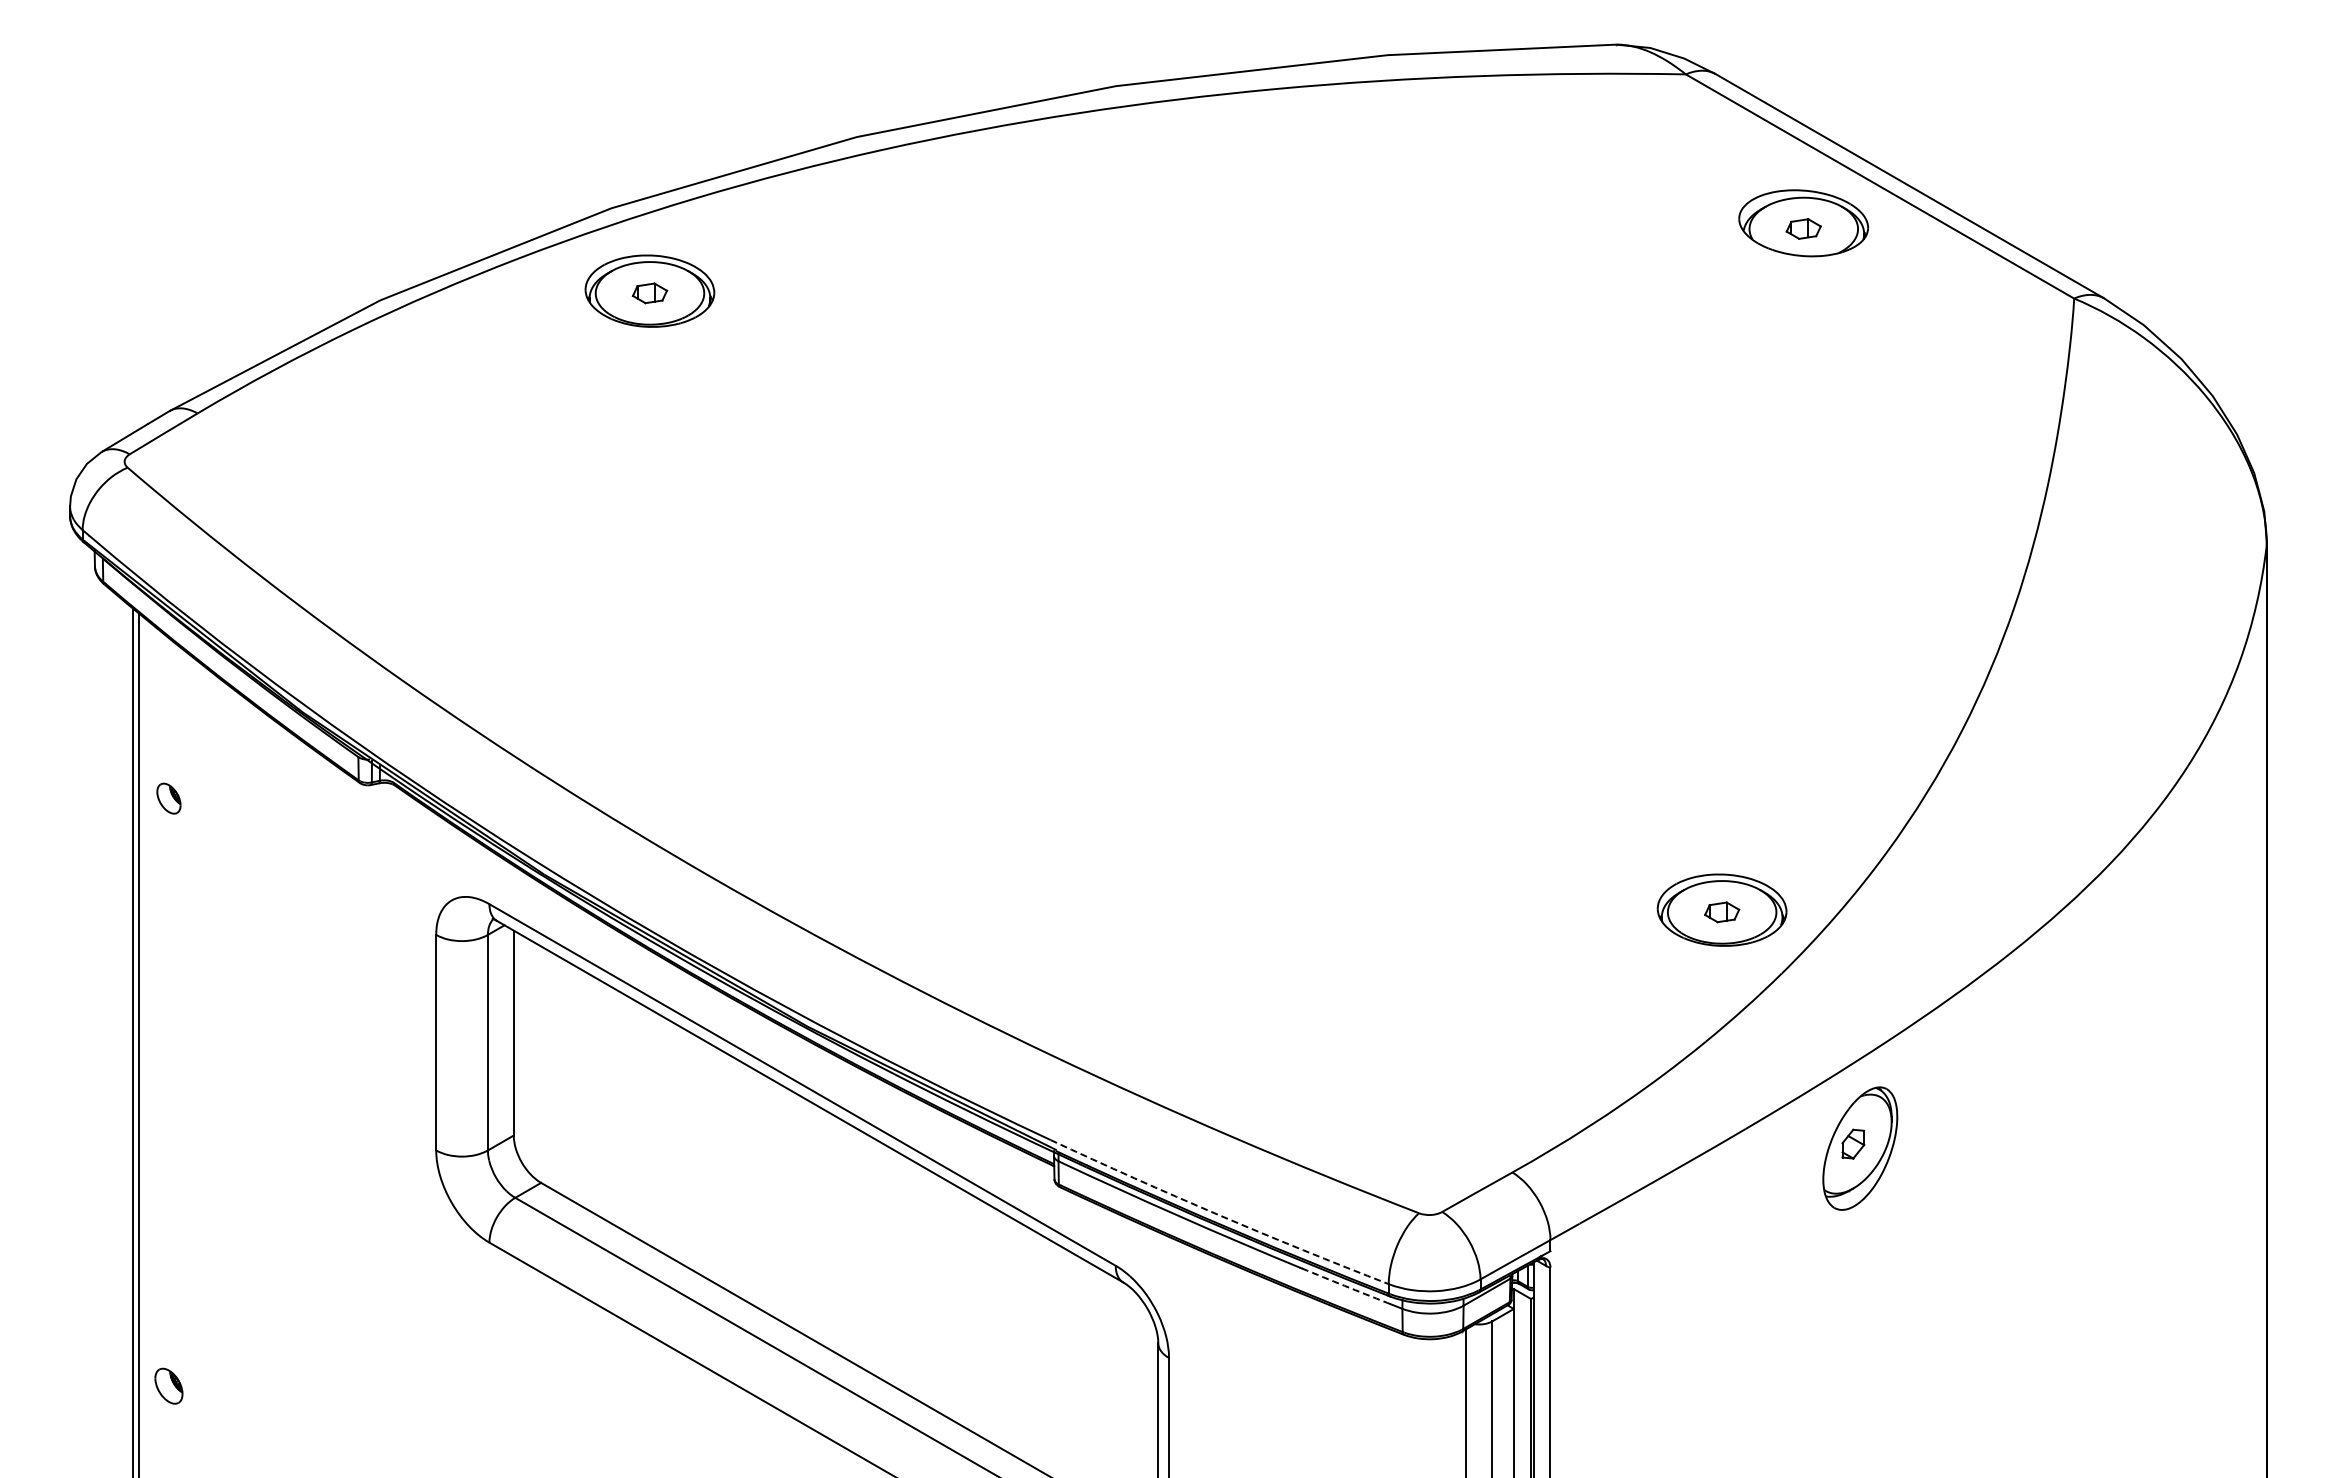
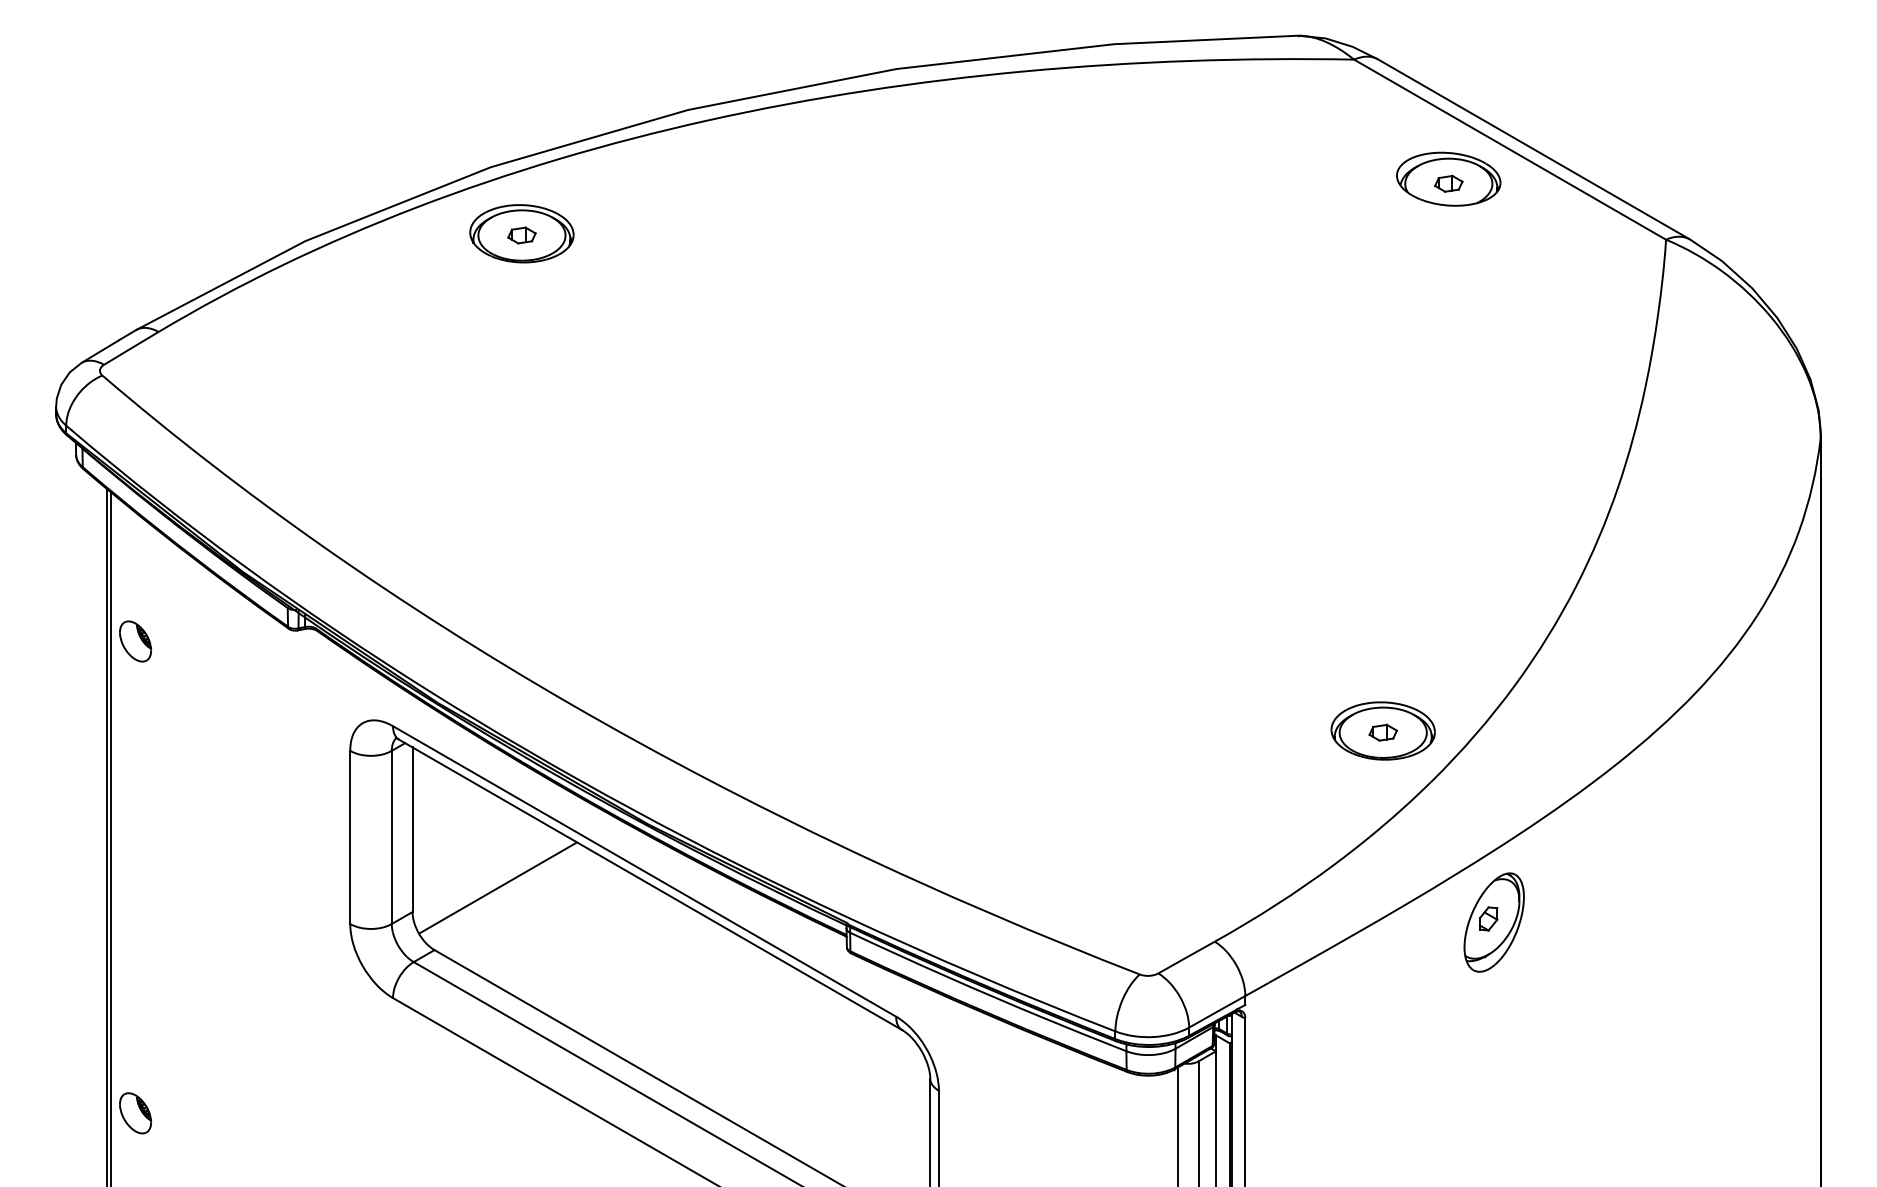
part: (168, 798) -> (135, 641), size x1.67
line: (620, 1105) -> (498, 887), added
arc: (1218, 1214) -> (978, 975), dashed -> solid
arc: (1344, 1285) -> (1079, 1032), dashed -> solid
part: (168, 1386) -> (135, 1113), size x1.43

